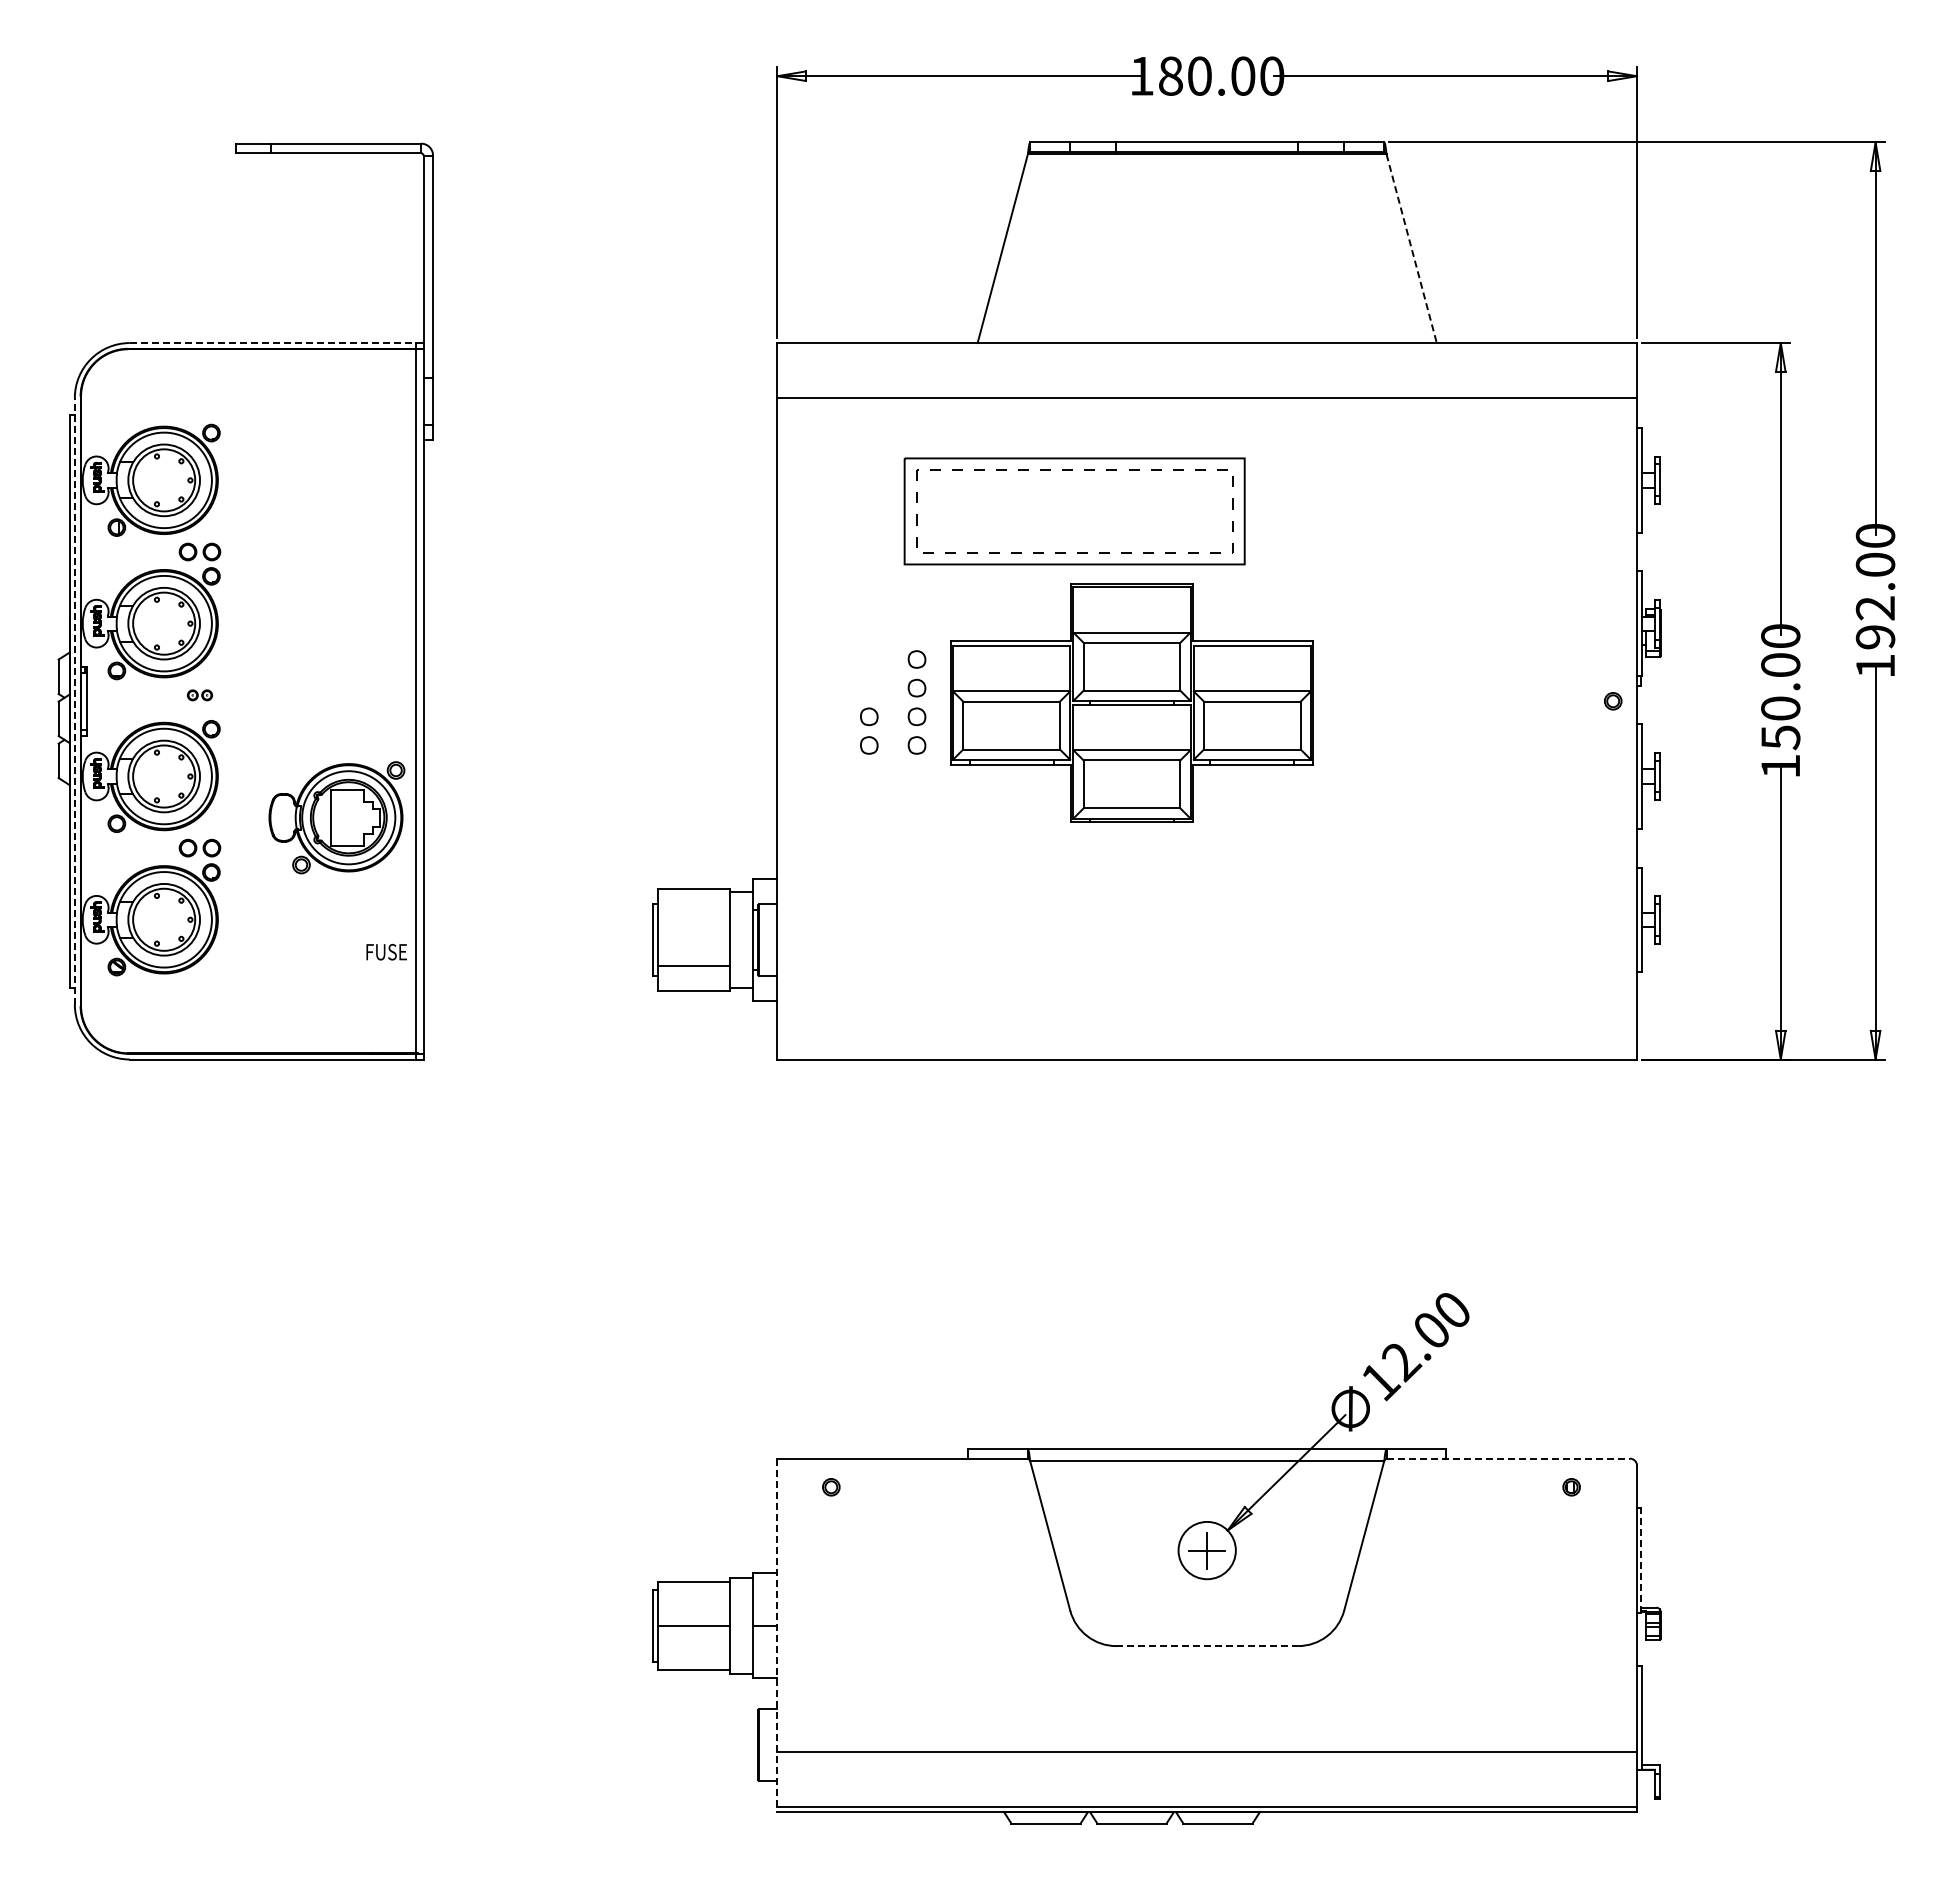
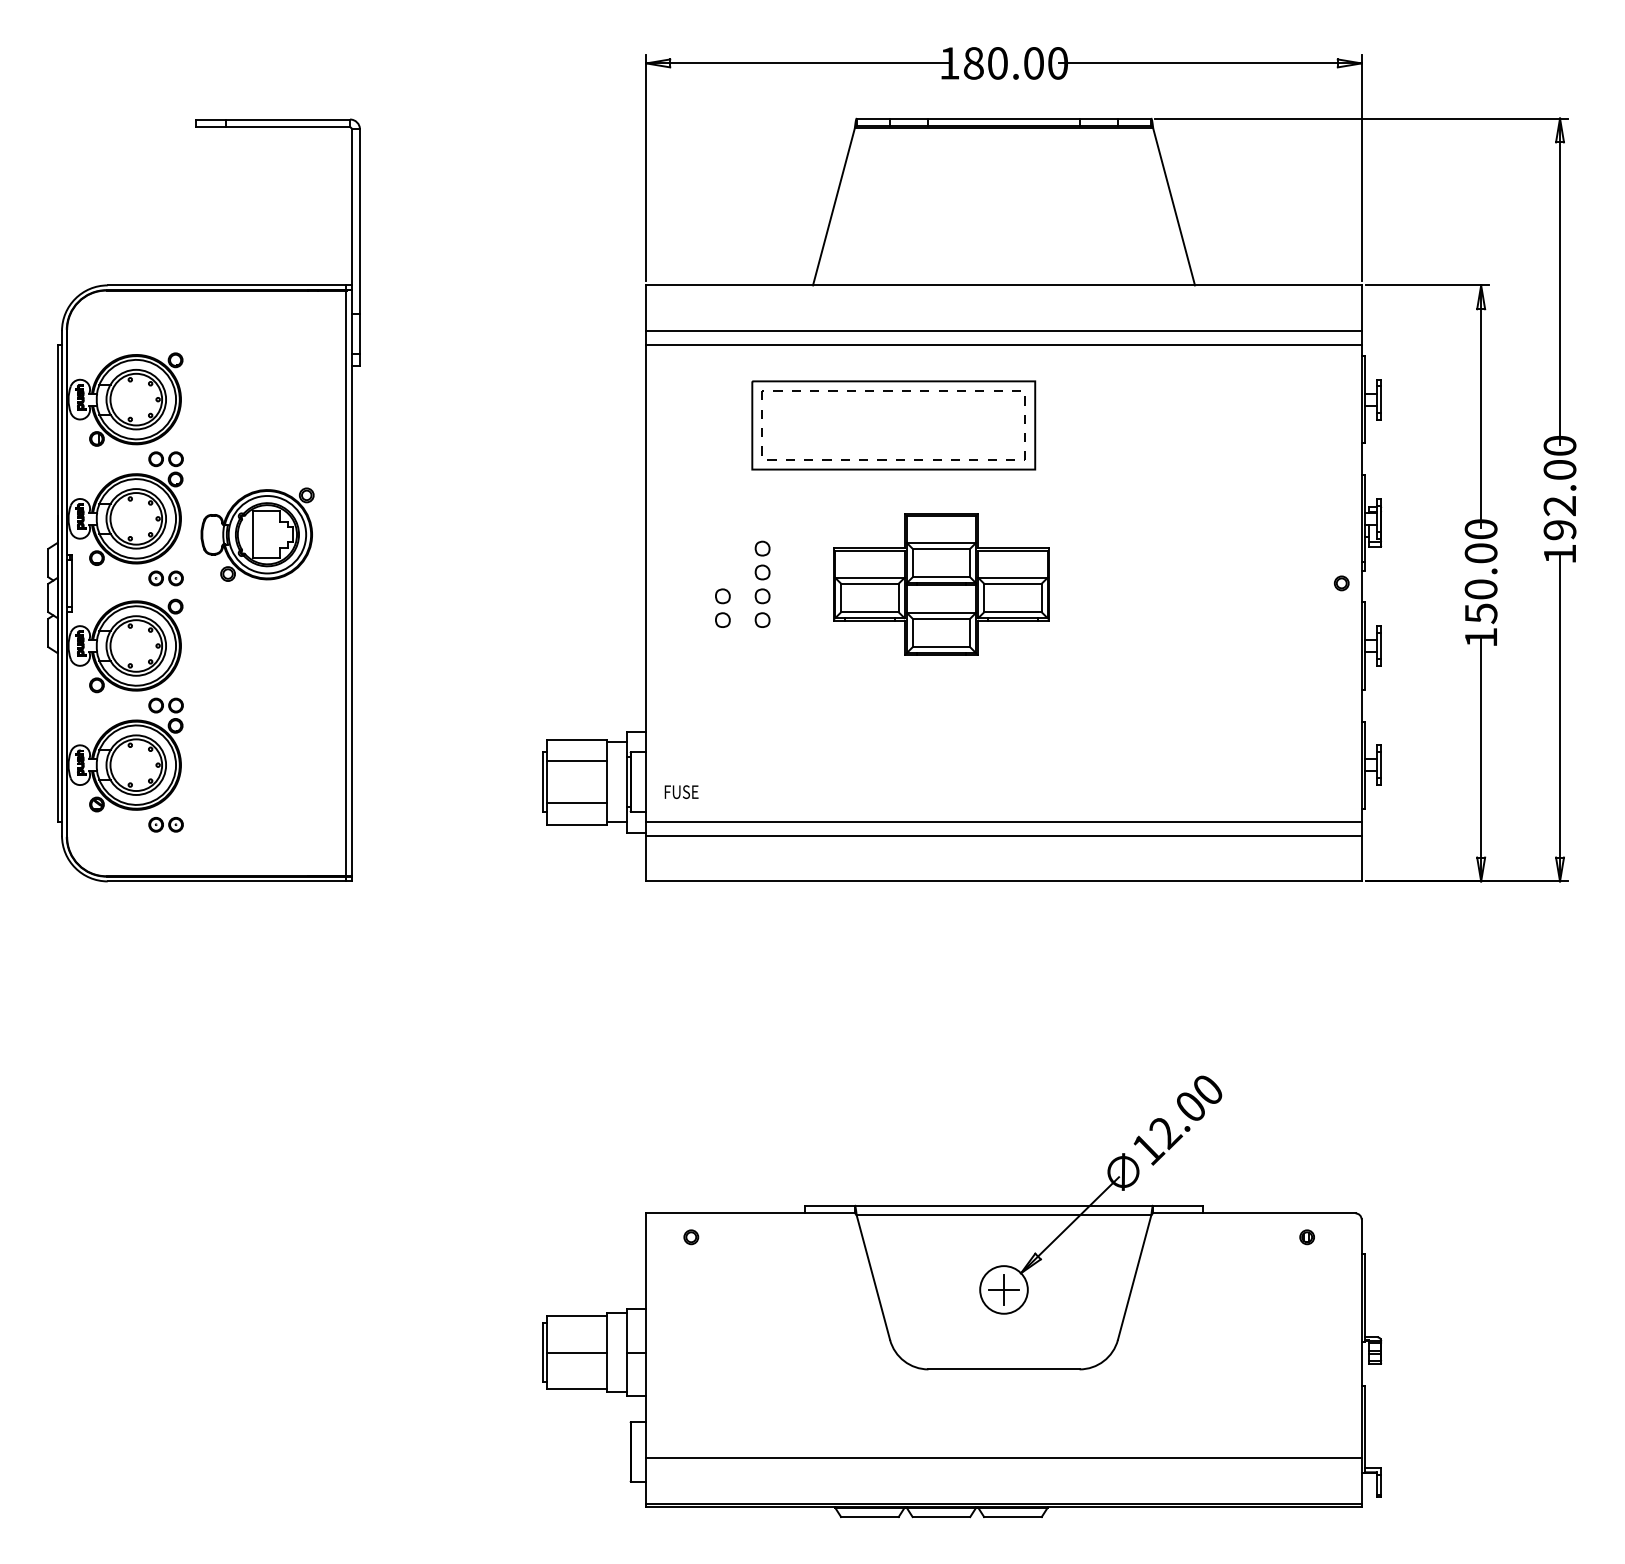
line: (1411, 248) -> (1173, 206), dashed -> solid
line: (276, 343) -> (229, 285), dashed -> solid
line: (1207, 414) -> (1004, 344), added
part: (199, 695) -> (165, 578), size x1.67
line: (74, 700) -> (61, 582), dashed -> solid
part: (1131, 701) -> (941, 583), size x0.71
part: (336, 817) -> (257, 534), moved
line: (693, 914) -> (576, 760), added
text: (386, 951) -> (681, 791), moved
line: (1207, 987) -> (1004, 821), added
part: (199, 991) -> (165, 824), added
line: (1207, 1004) -> (1004, 835), added
line: (1508, 1458) -> (1254, 1213), dashed -> solid
line: (1641, 1560) -> (1365, 1298), dashed -> solid
line: (777, 1635) -> (646, 1360), dashed -> solid
line: (1207, 1646) -> (1004, 1369), dashed -> solid

